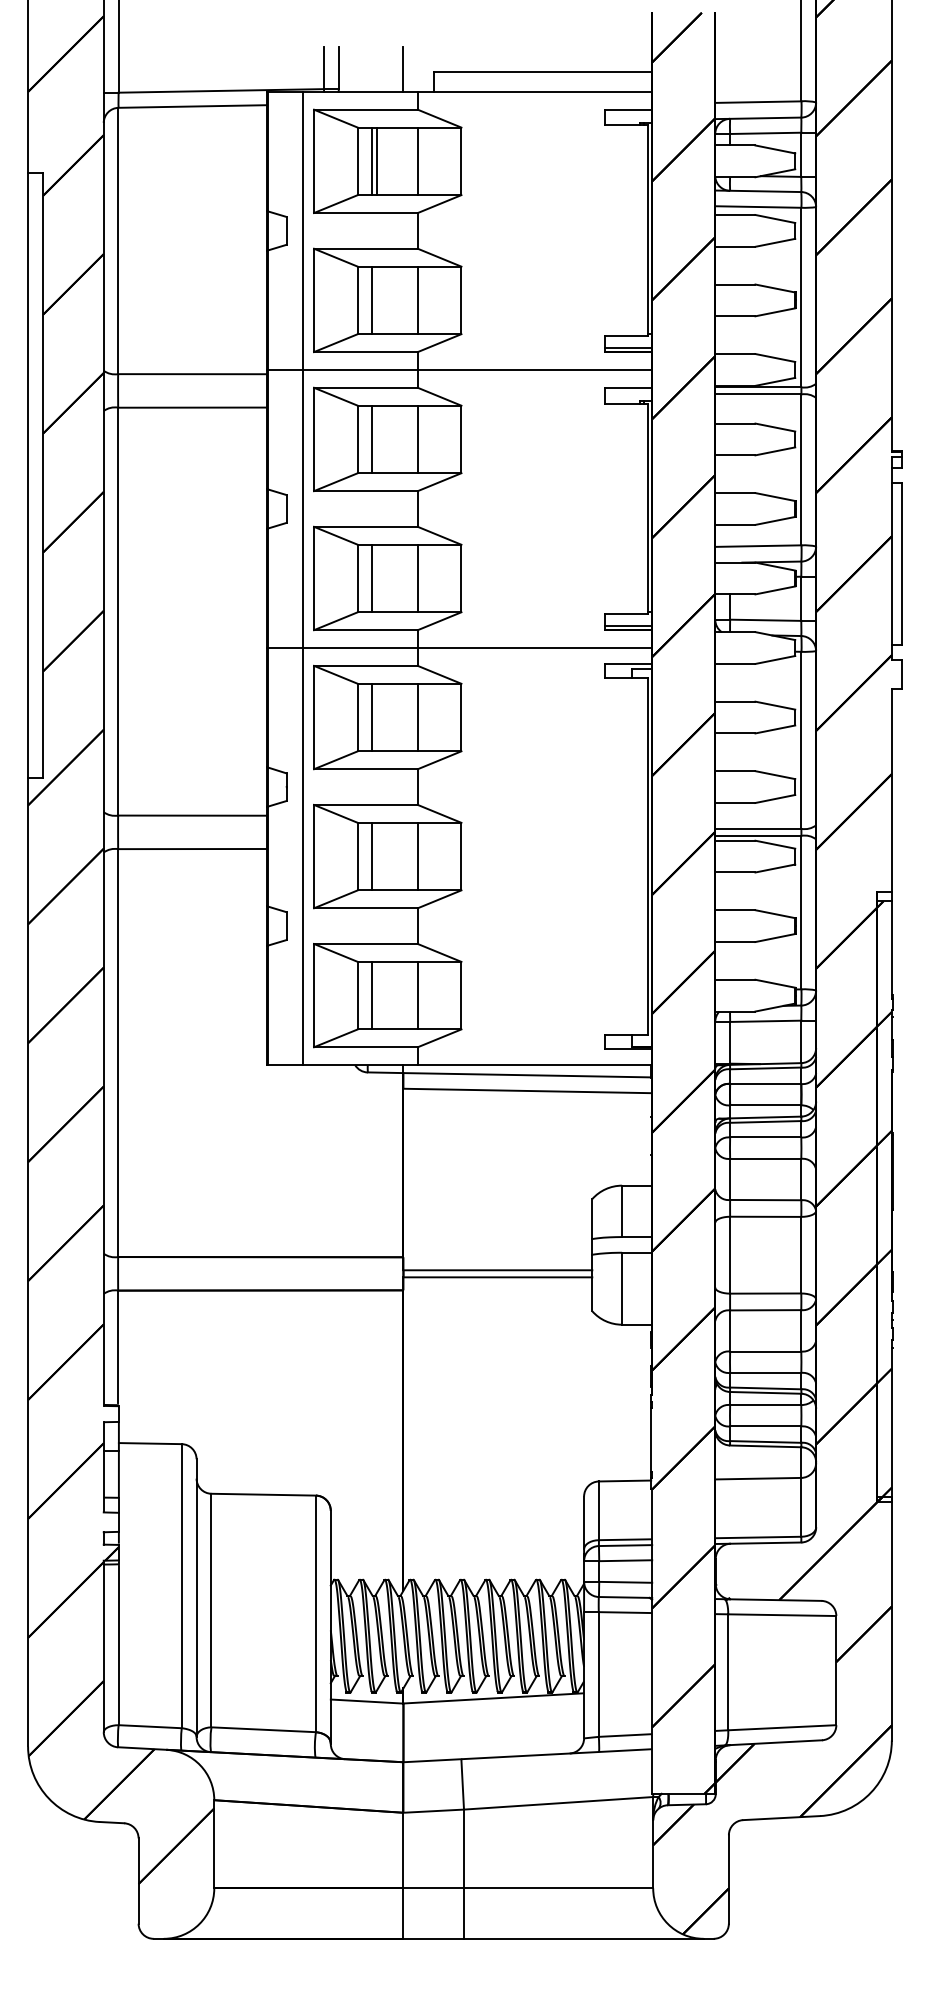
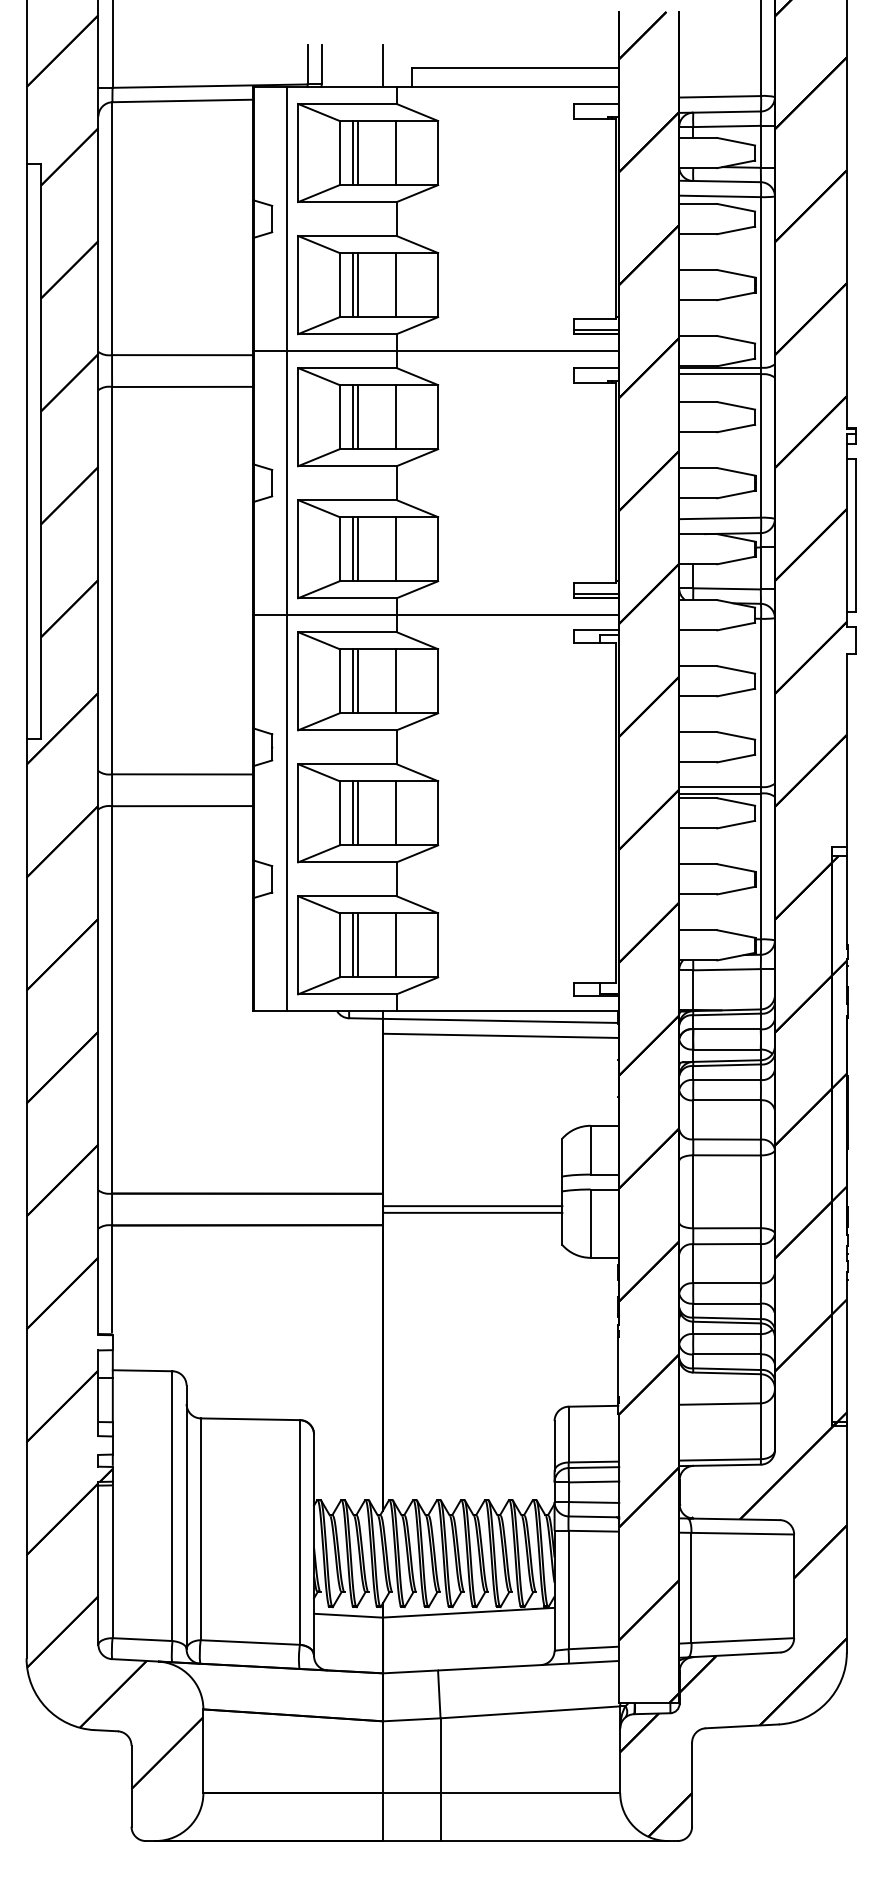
line: (377, 300) -> (358, 285), added
line: (377, 439) -> (358, 417), added
line: (377, 578) -> (358, 549), added
line: (377, 717) -> (358, 681), added
line: (377, 856) -> (358, 813), added
line: (377, 995) -> (358, 945), added

